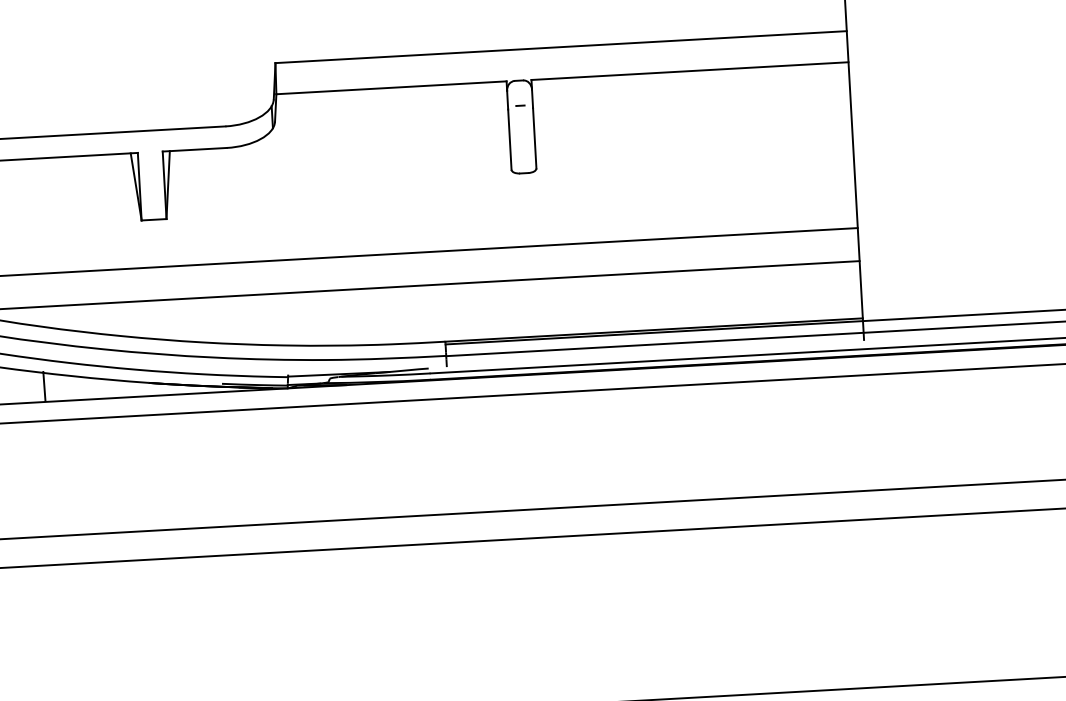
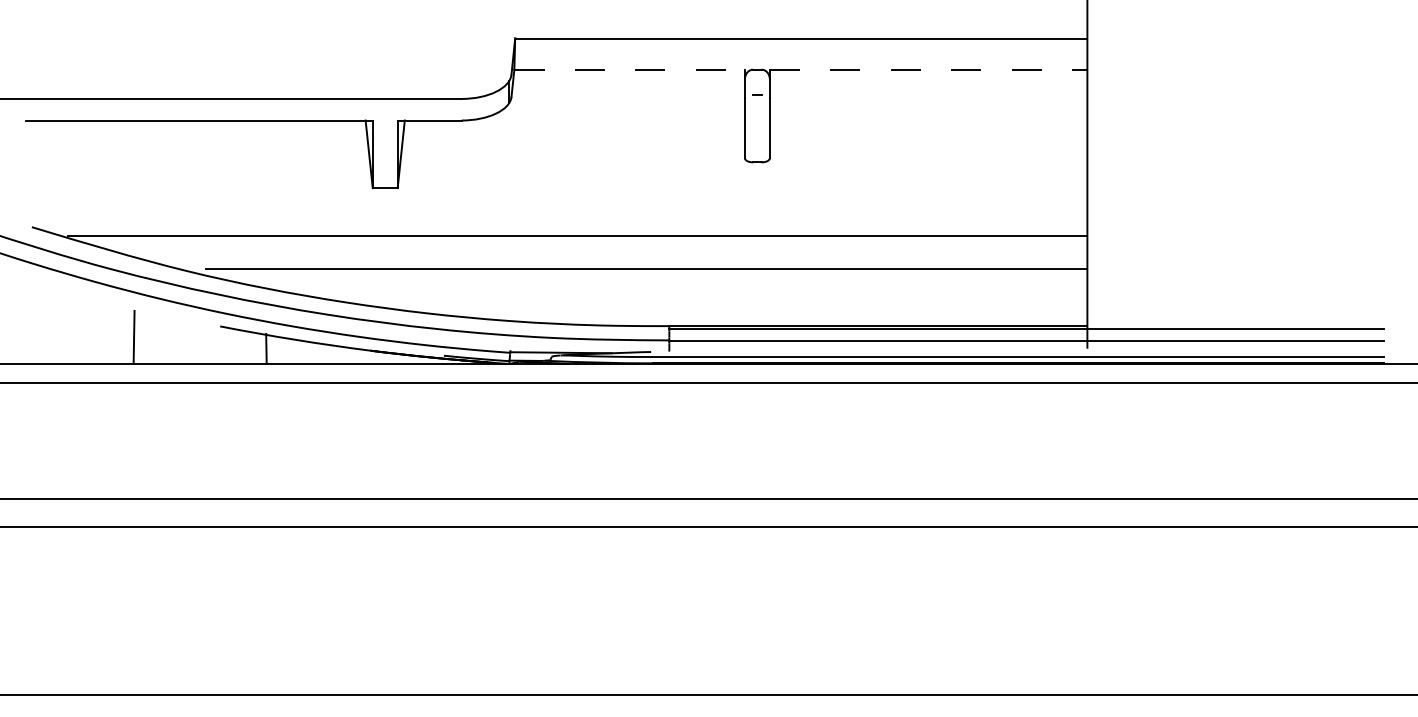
line: (689, 70) -> (928, 69), solid -> dashed
line: (392, 87) -> (630, 69), solid -> dashed

